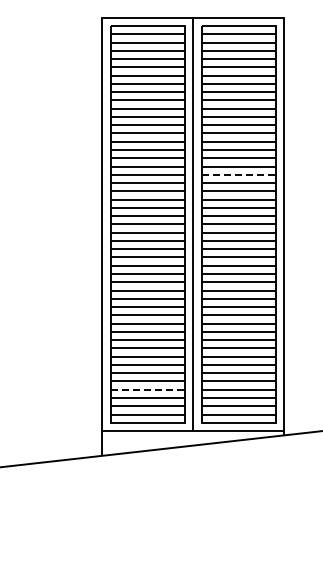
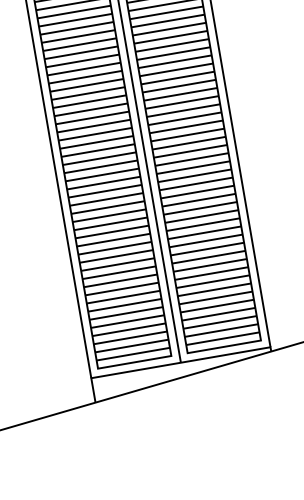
line: (239, 174) -> (182, 102), dashed -> solid
line: (148, 389) -> (129, 329), dashed -> solid

